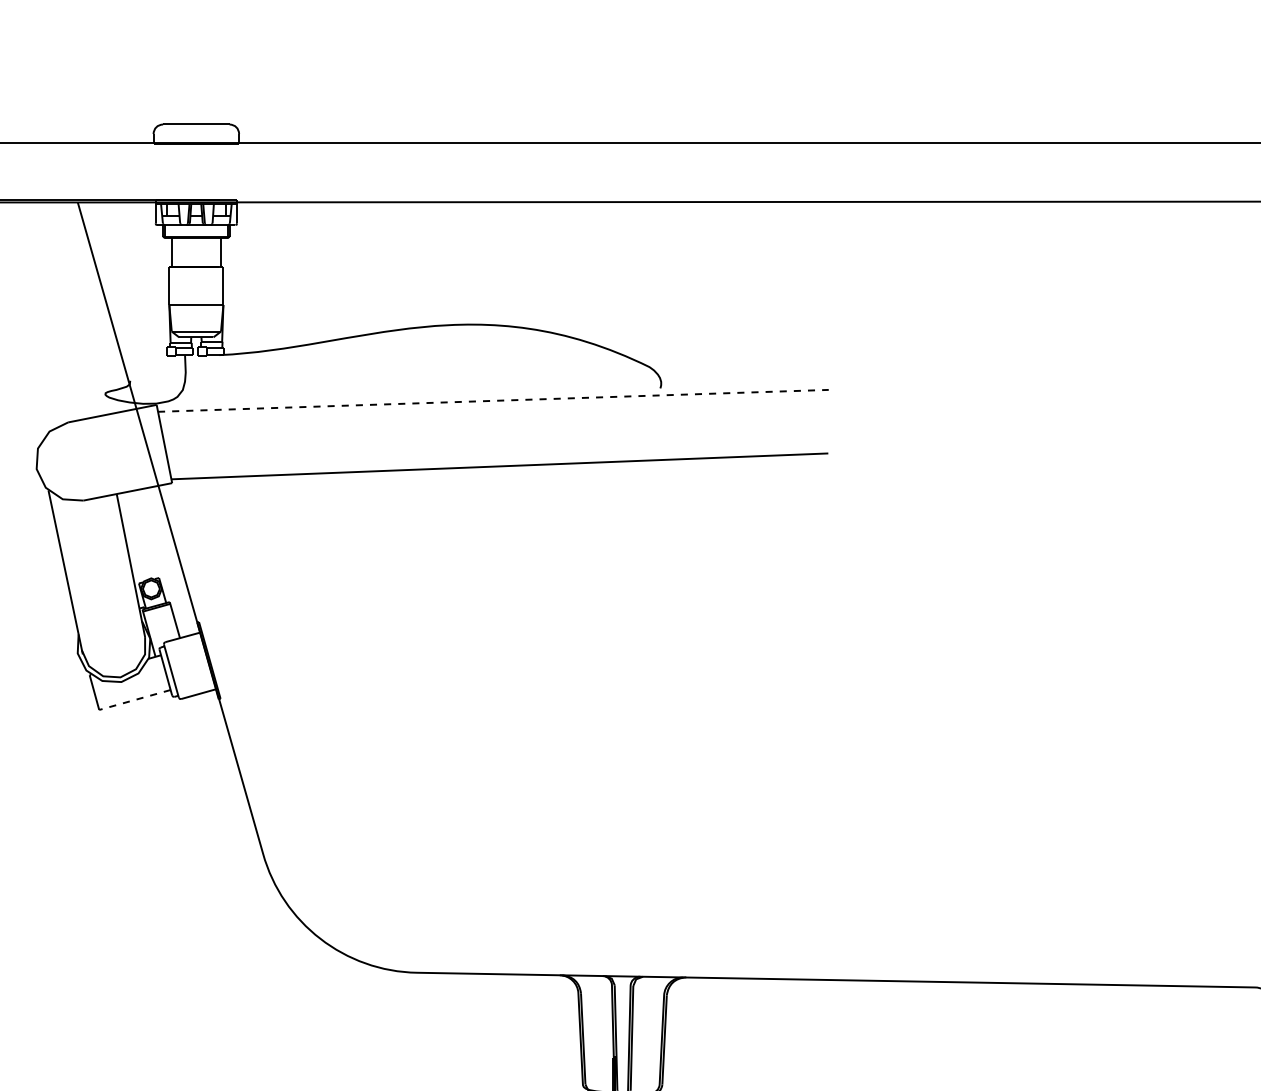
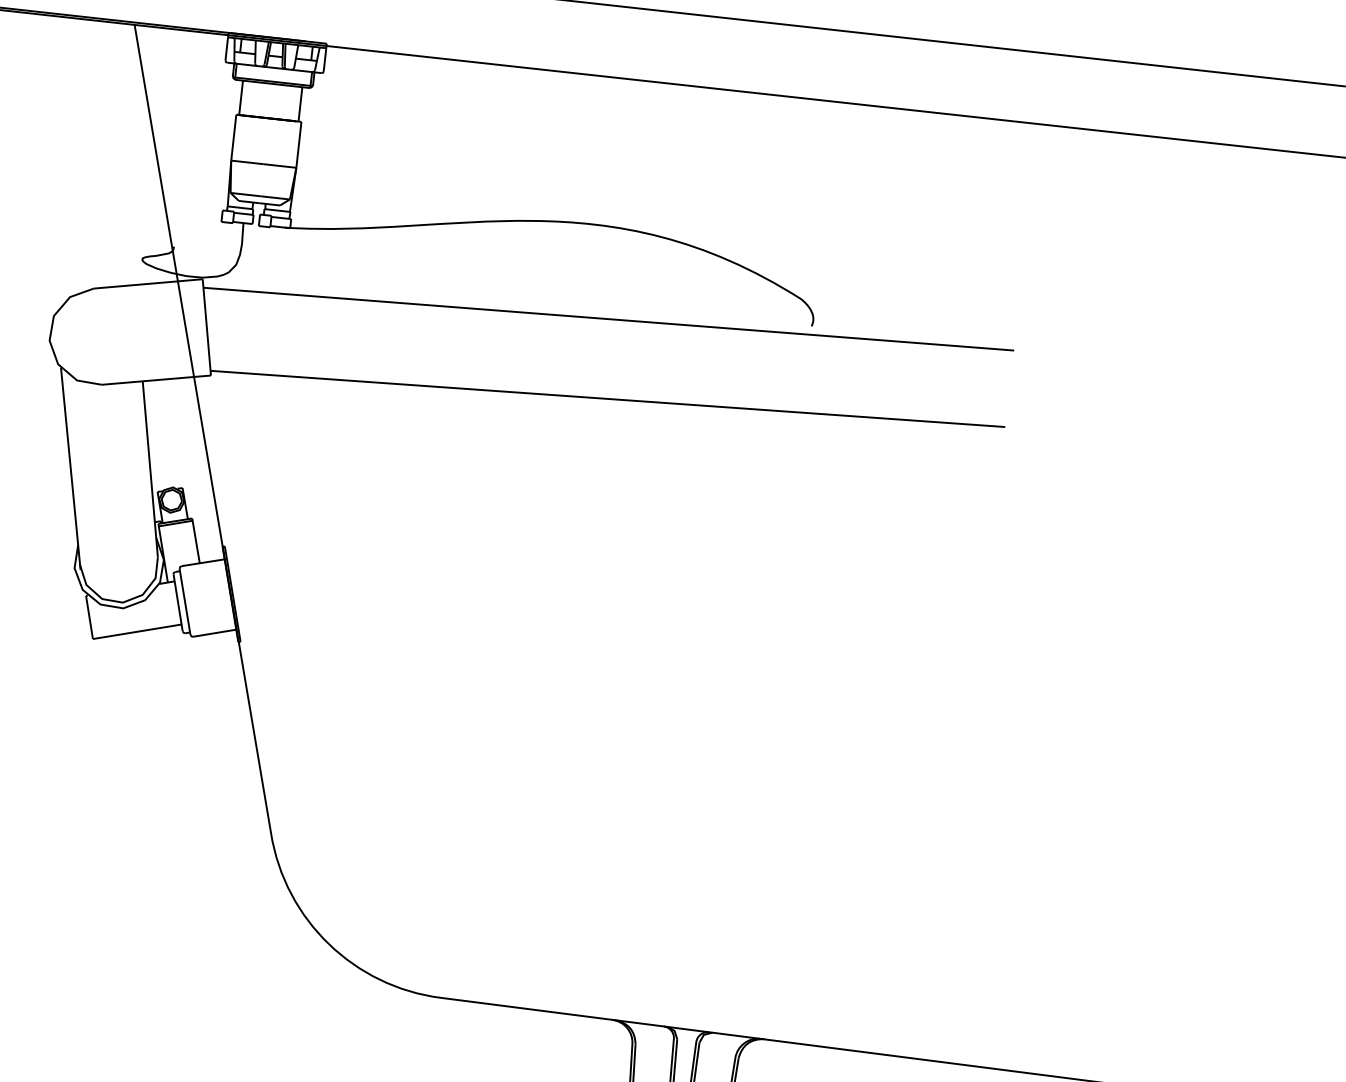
line: (493, 400) -> (608, 318), dashed -> solid
line: (134, 700) -> (136, 632), dashed -> solid

